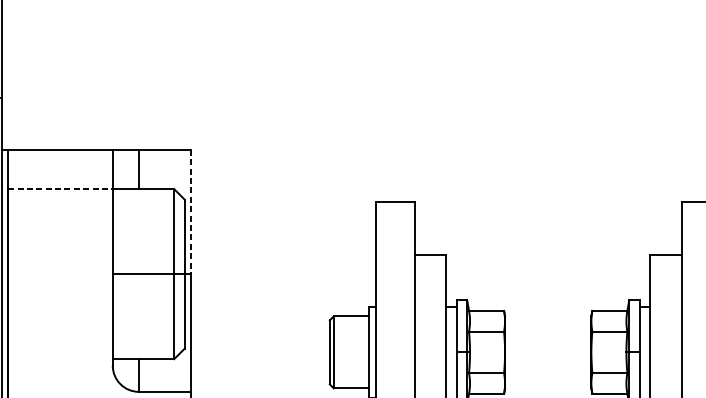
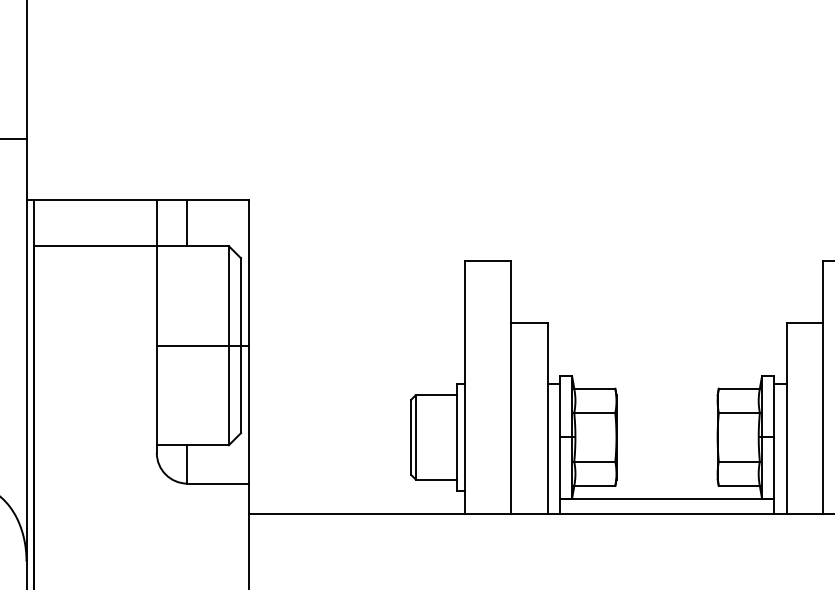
line: (61, 189) -> (96, 246), dashed -> solid
line: (191, 211) -> (248, 272), dashed -> solid

